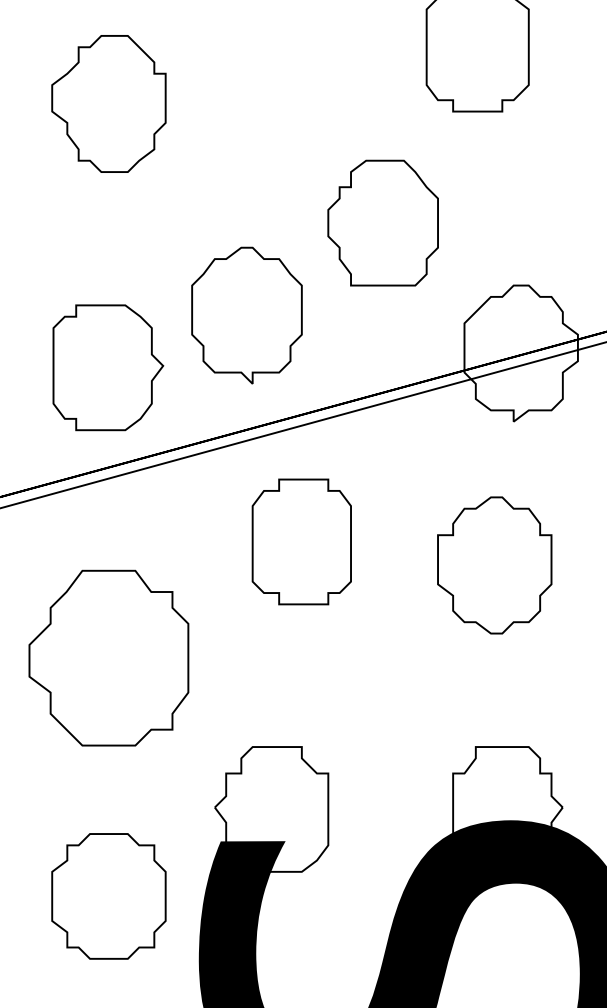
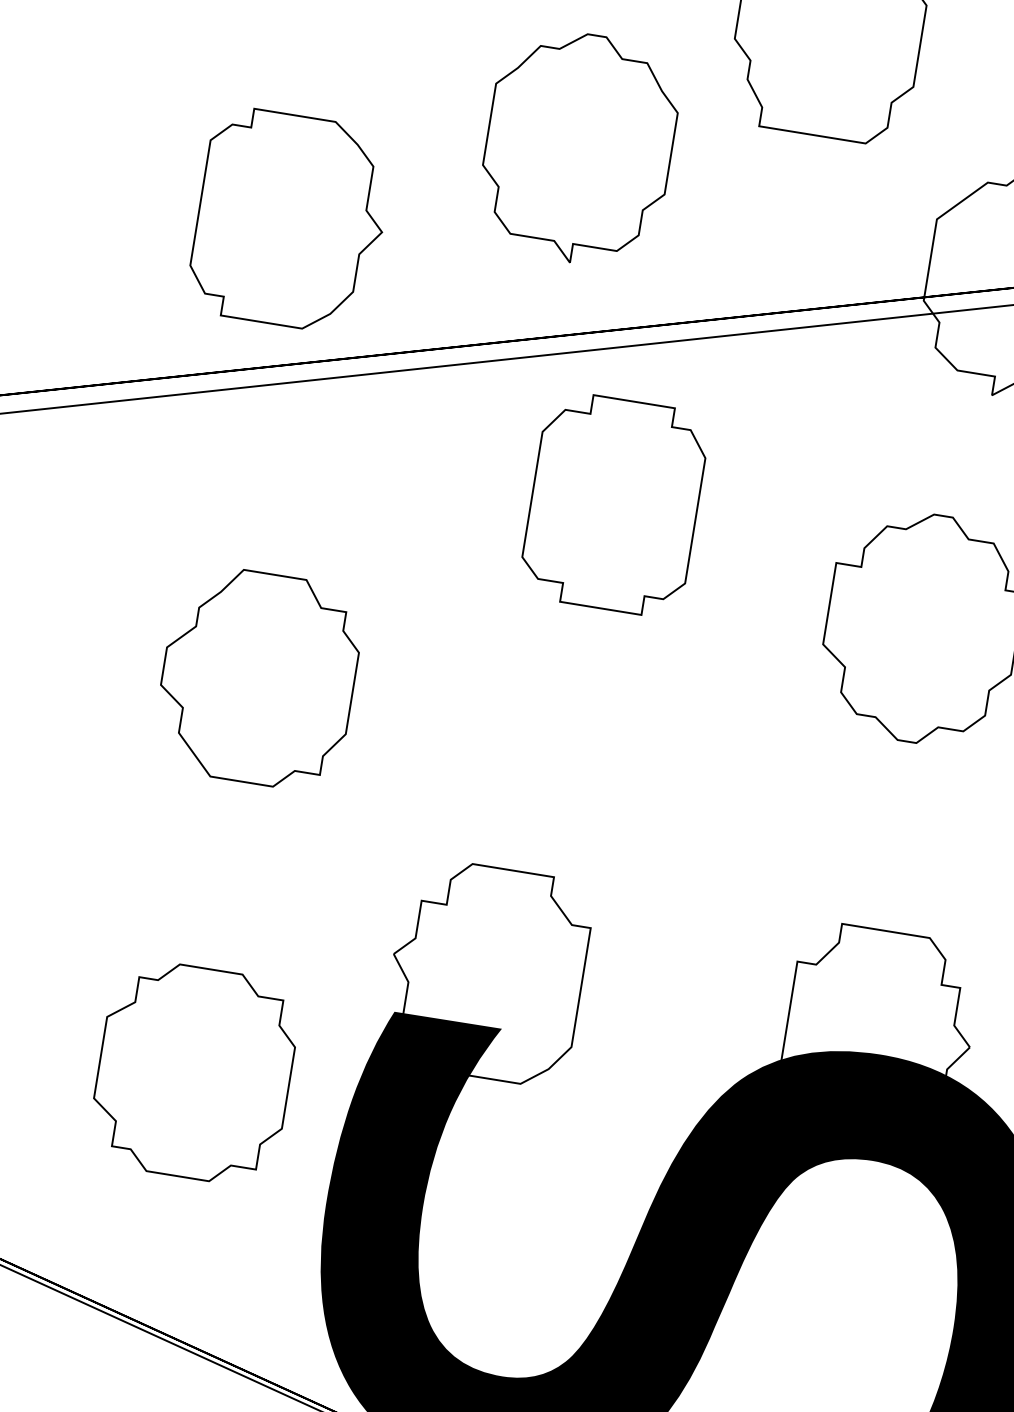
part: (108, 367) -> (291, 220), moved
part: (301, 541) -> (613, 503), moved
part: (108, 657) -> (257, 677), size x0.71

